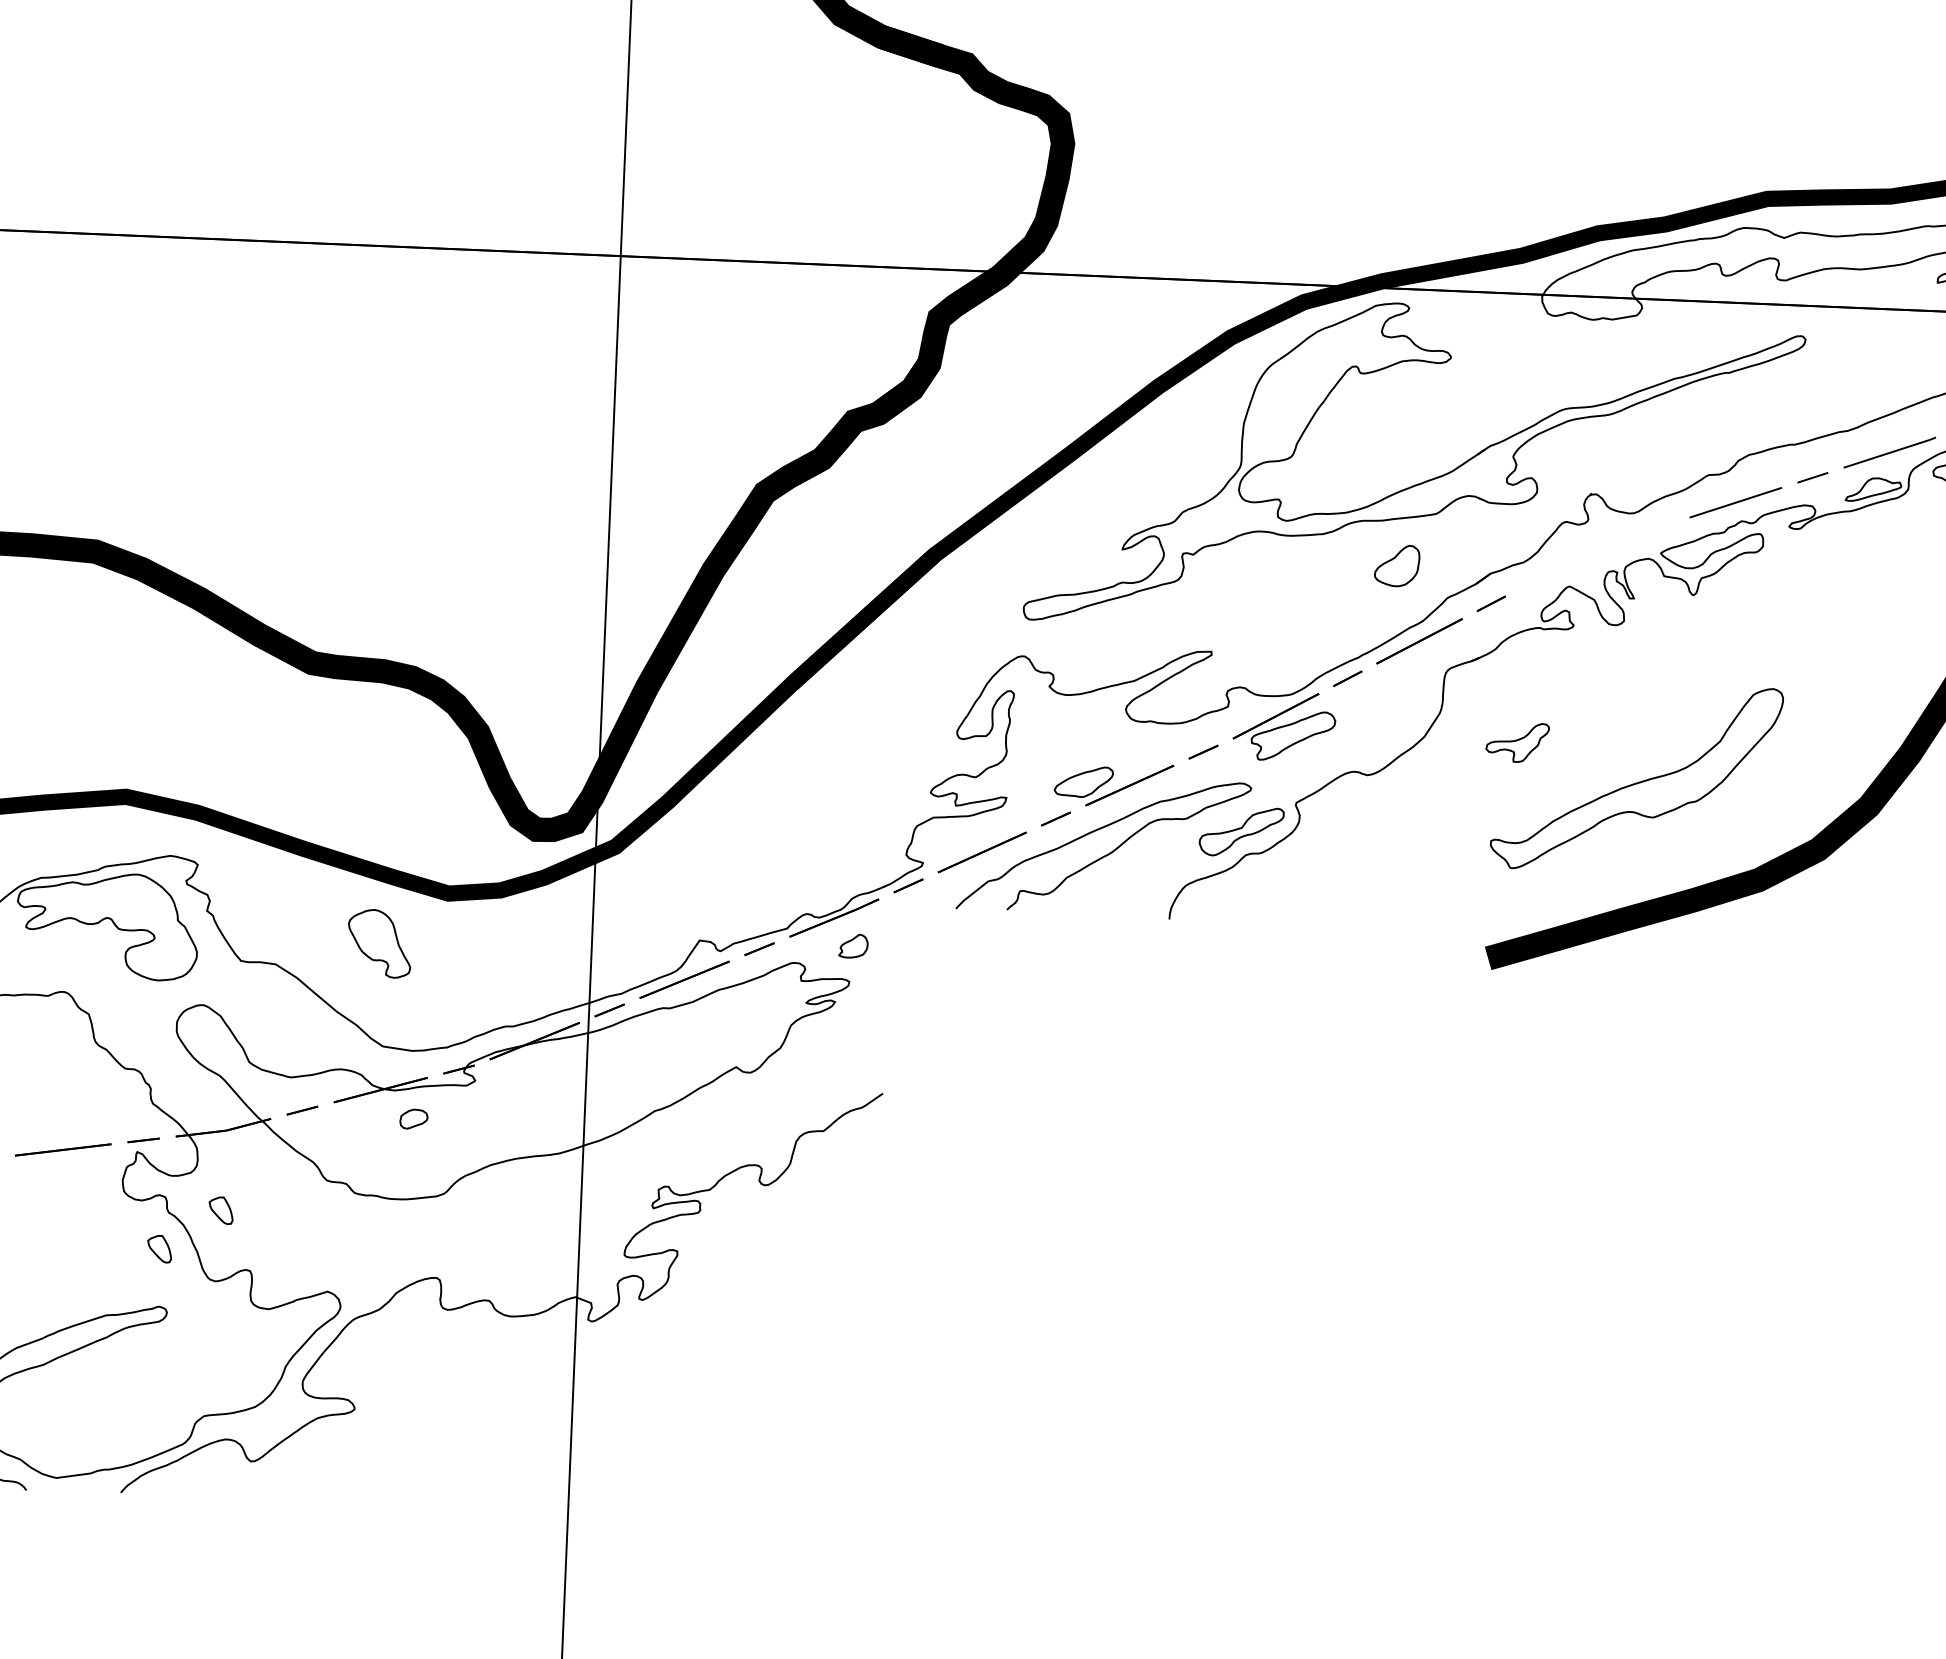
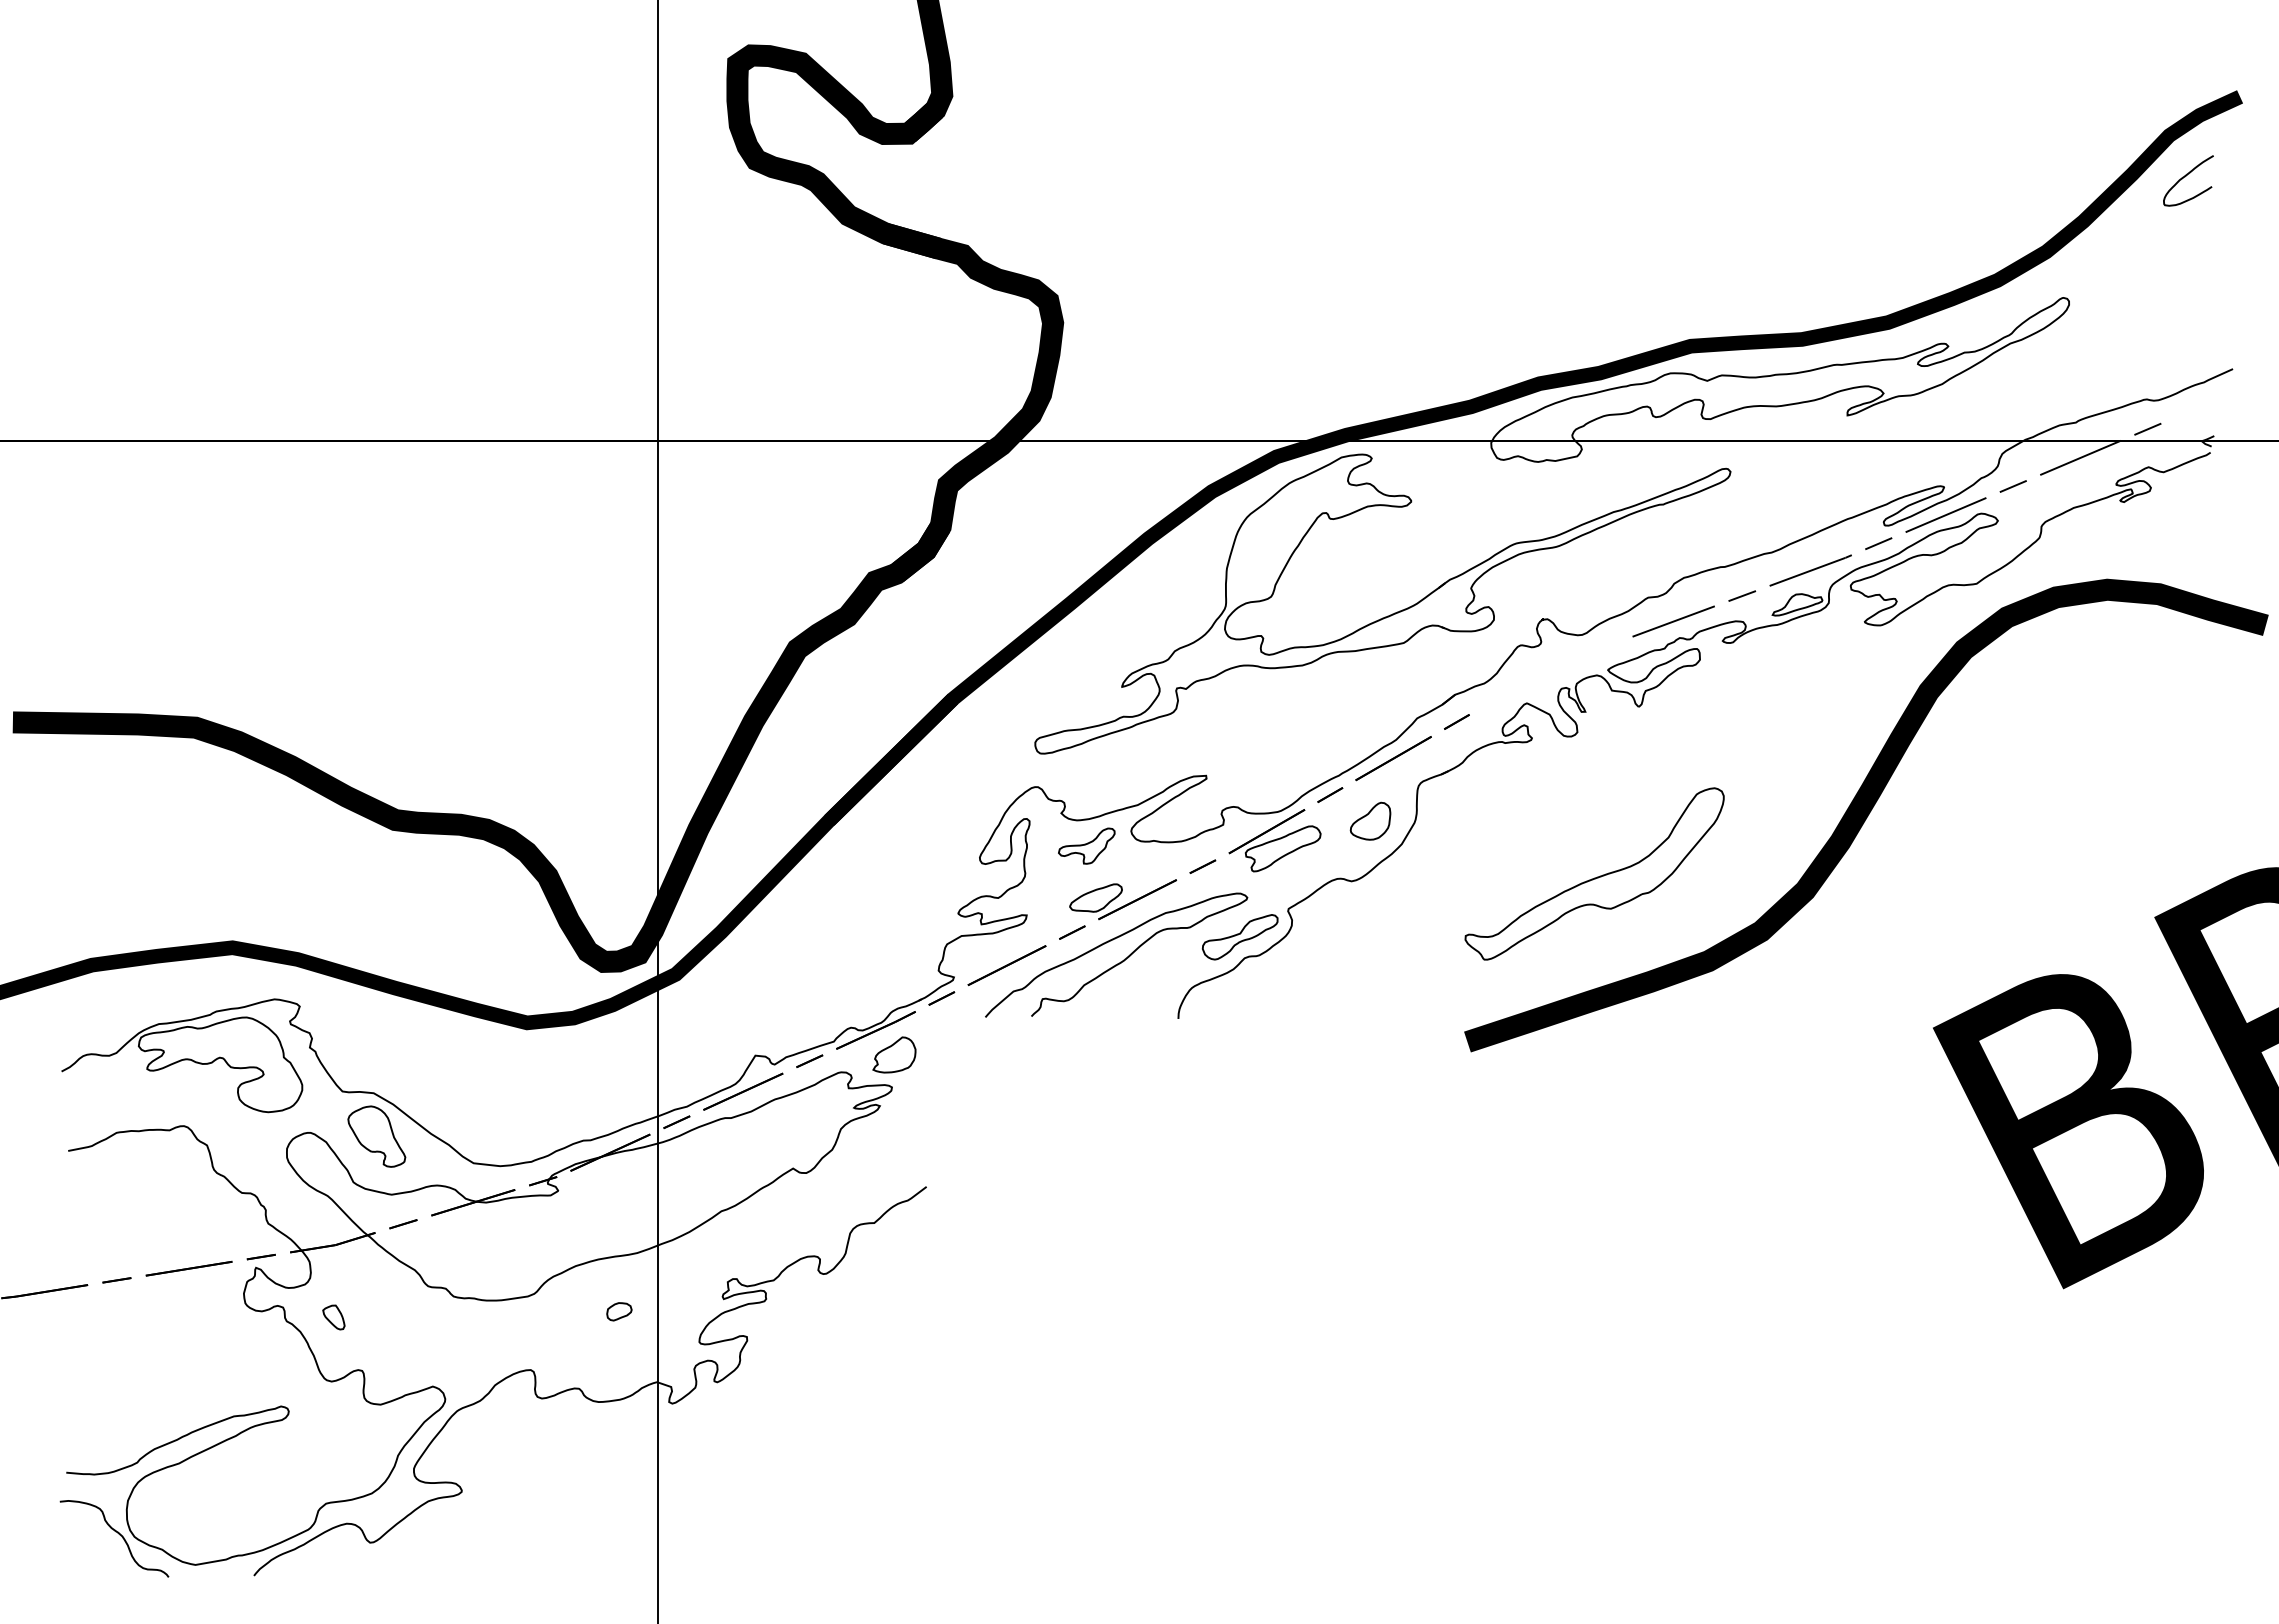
part: (1397, 564) -> (1370, 820), moved
part: (1517, 741) -> (1086, 845), moved
part: (379, 943) -> (376, 1136), moved
part: (853, 945) -> (894, 1054), size x1.67
part: (414, 1118) -> (619, 1311), moved
part: (159, 1249) -> (279, 1354), removed

